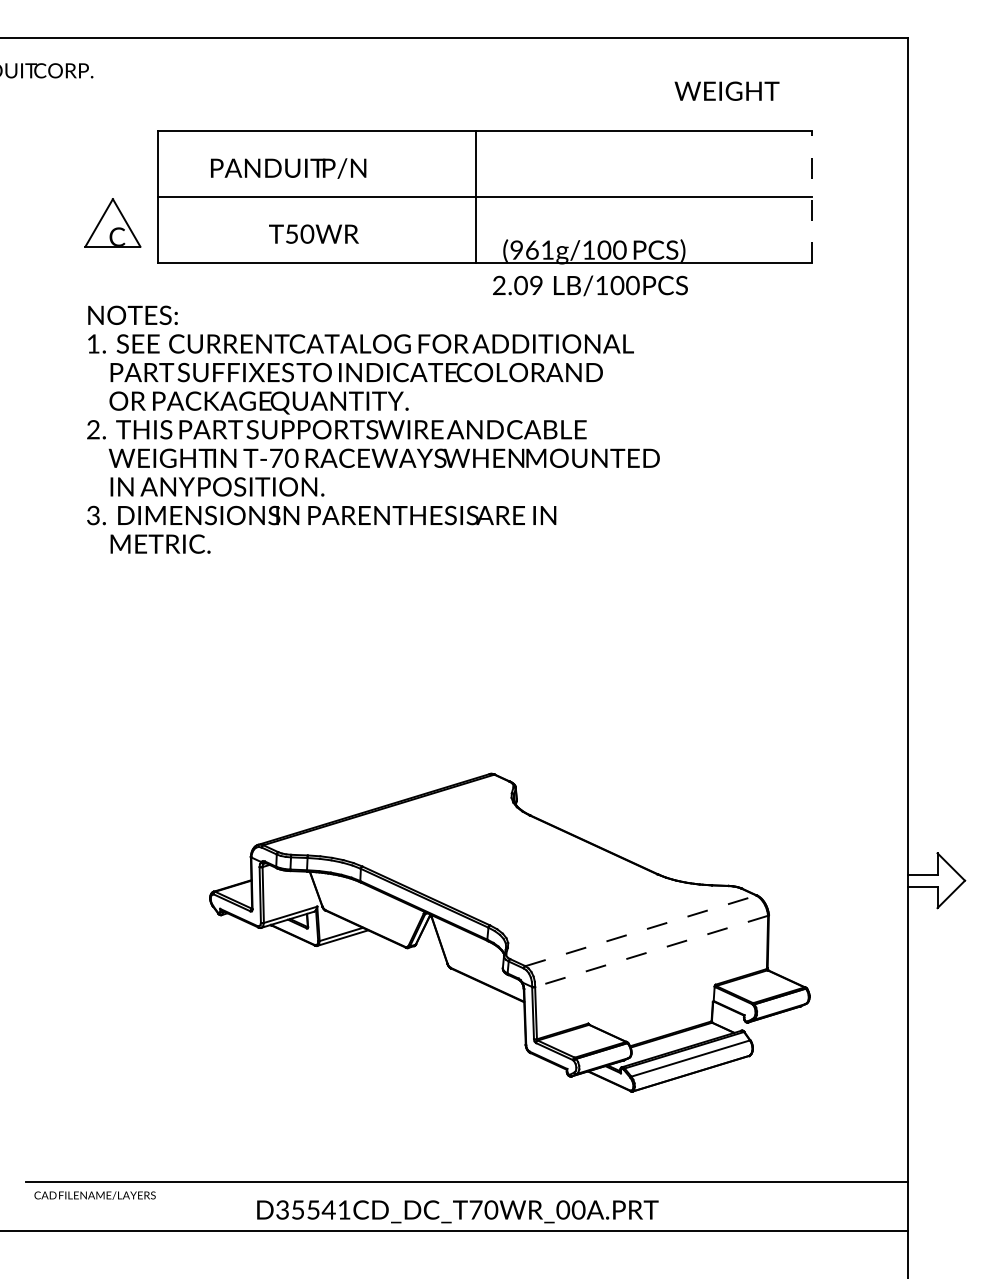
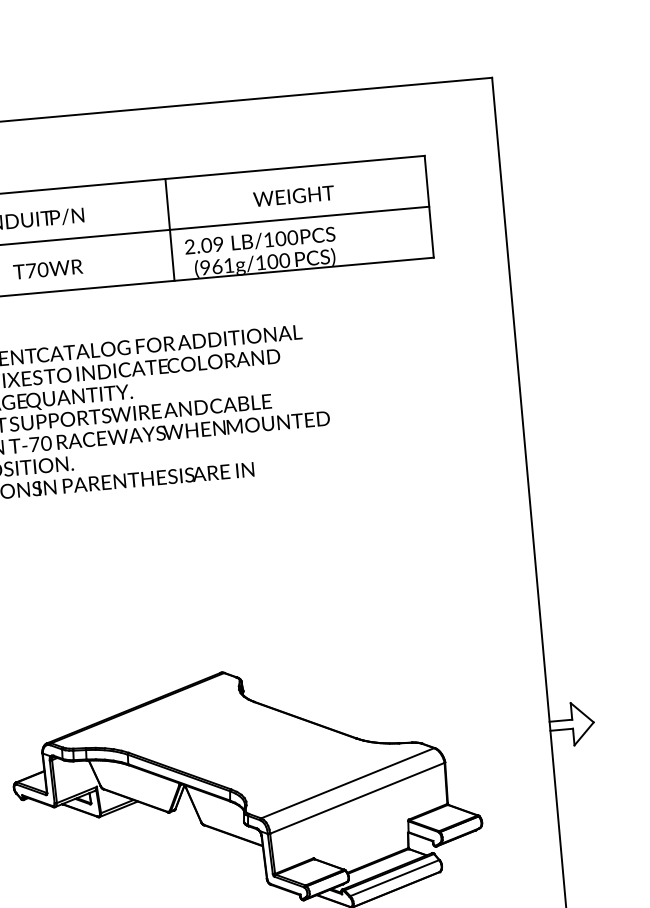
text: (726, 90) -> (293, 195), moved
line: (812, 196) -> (429, 206), dashed -> solid
text: (291, 233) -> (30, 270), T50WR -> T70WR
text: (590, 285) -> (260, 240), moved
line: (640, 930) -> (347, 782), dashed -> solid
line: (651, 951) -> (357, 798), dashed -> solid

